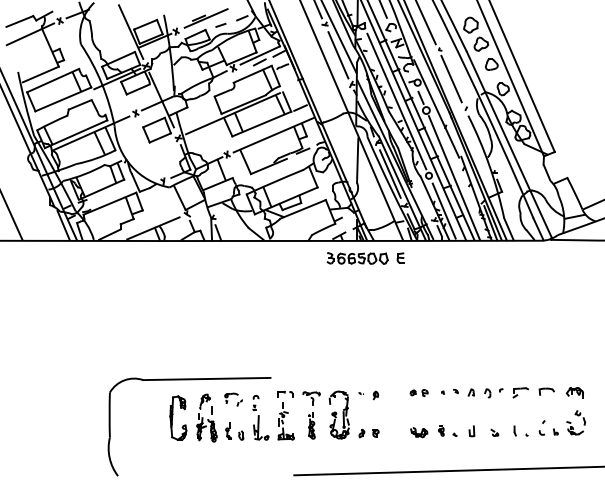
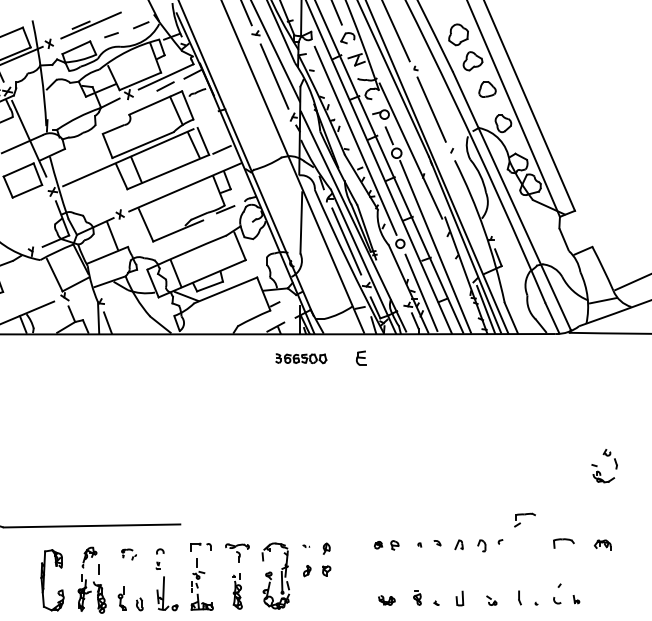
part: (357, 258) -> (301, 358), size x0.6
part: (520, 392) -> (524, 519), moved
part: (574, 392) -> (602, 544), size x0.7
part: (233, 399) -> (128, 554), size x0.6
part: (575, 422) -> (603, 465), moved
part: (419, 432) -> (387, 600), size x0.7
part: (368, 433) -> (316, 571), moved

